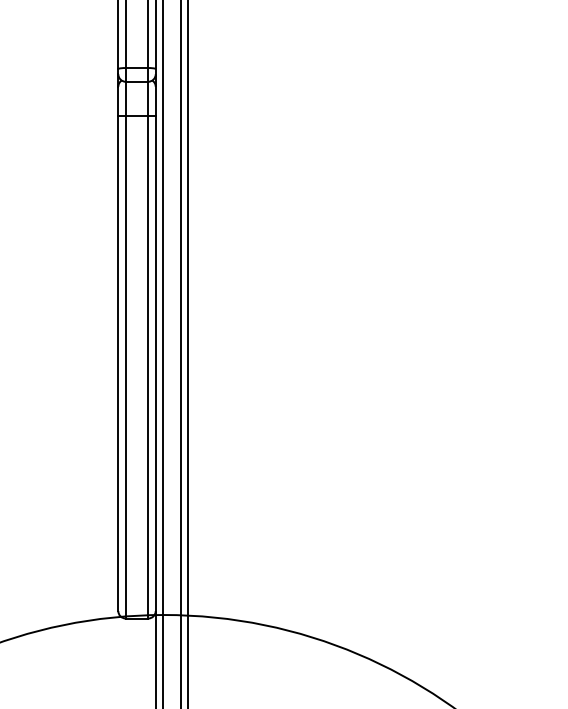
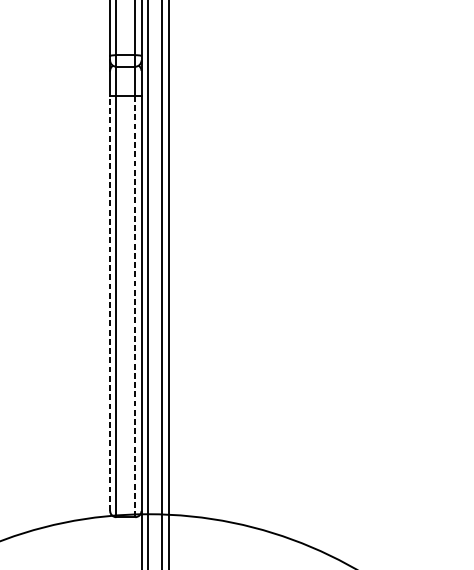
line: (118, 363) -> (110, 303), solid -> dashed
line: (148, 366) -> (135, 305), solid -> dashed

